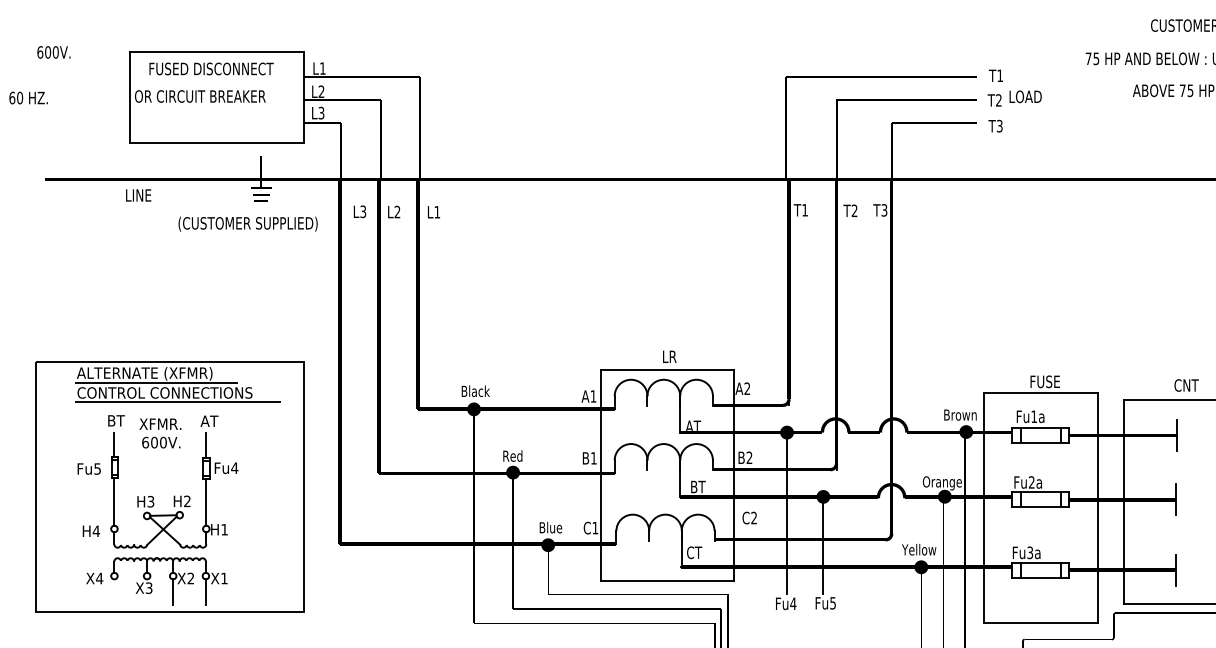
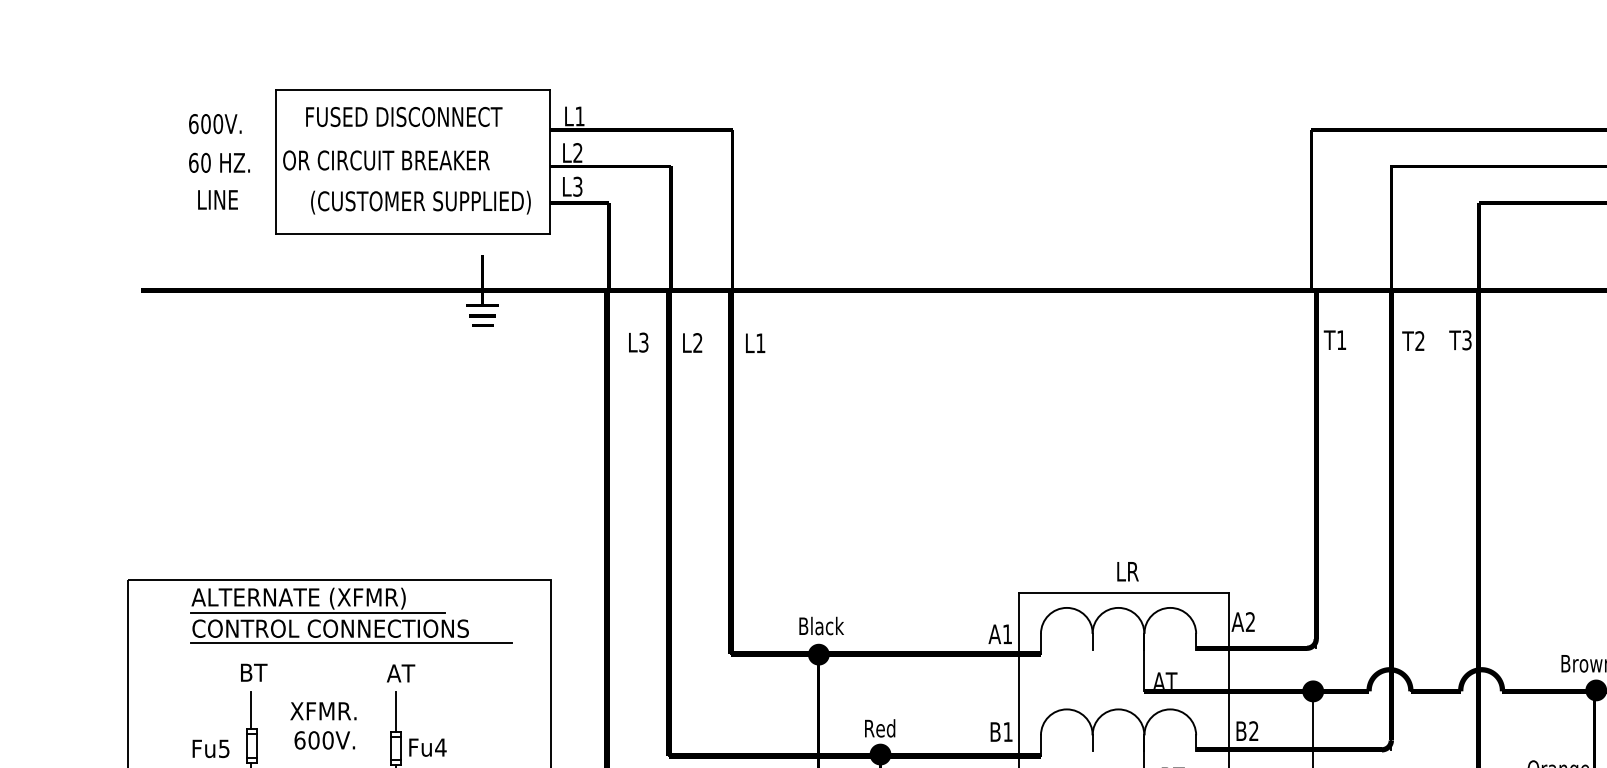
text: (53, 52) -> (214, 124), moved
text: (28, 97) -> (219, 162), moved
text: (138, 195) -> (217, 199), moved
text: (247, 223) -> (419, 201), moved
text: (160, 433) -> (323, 725), moved

